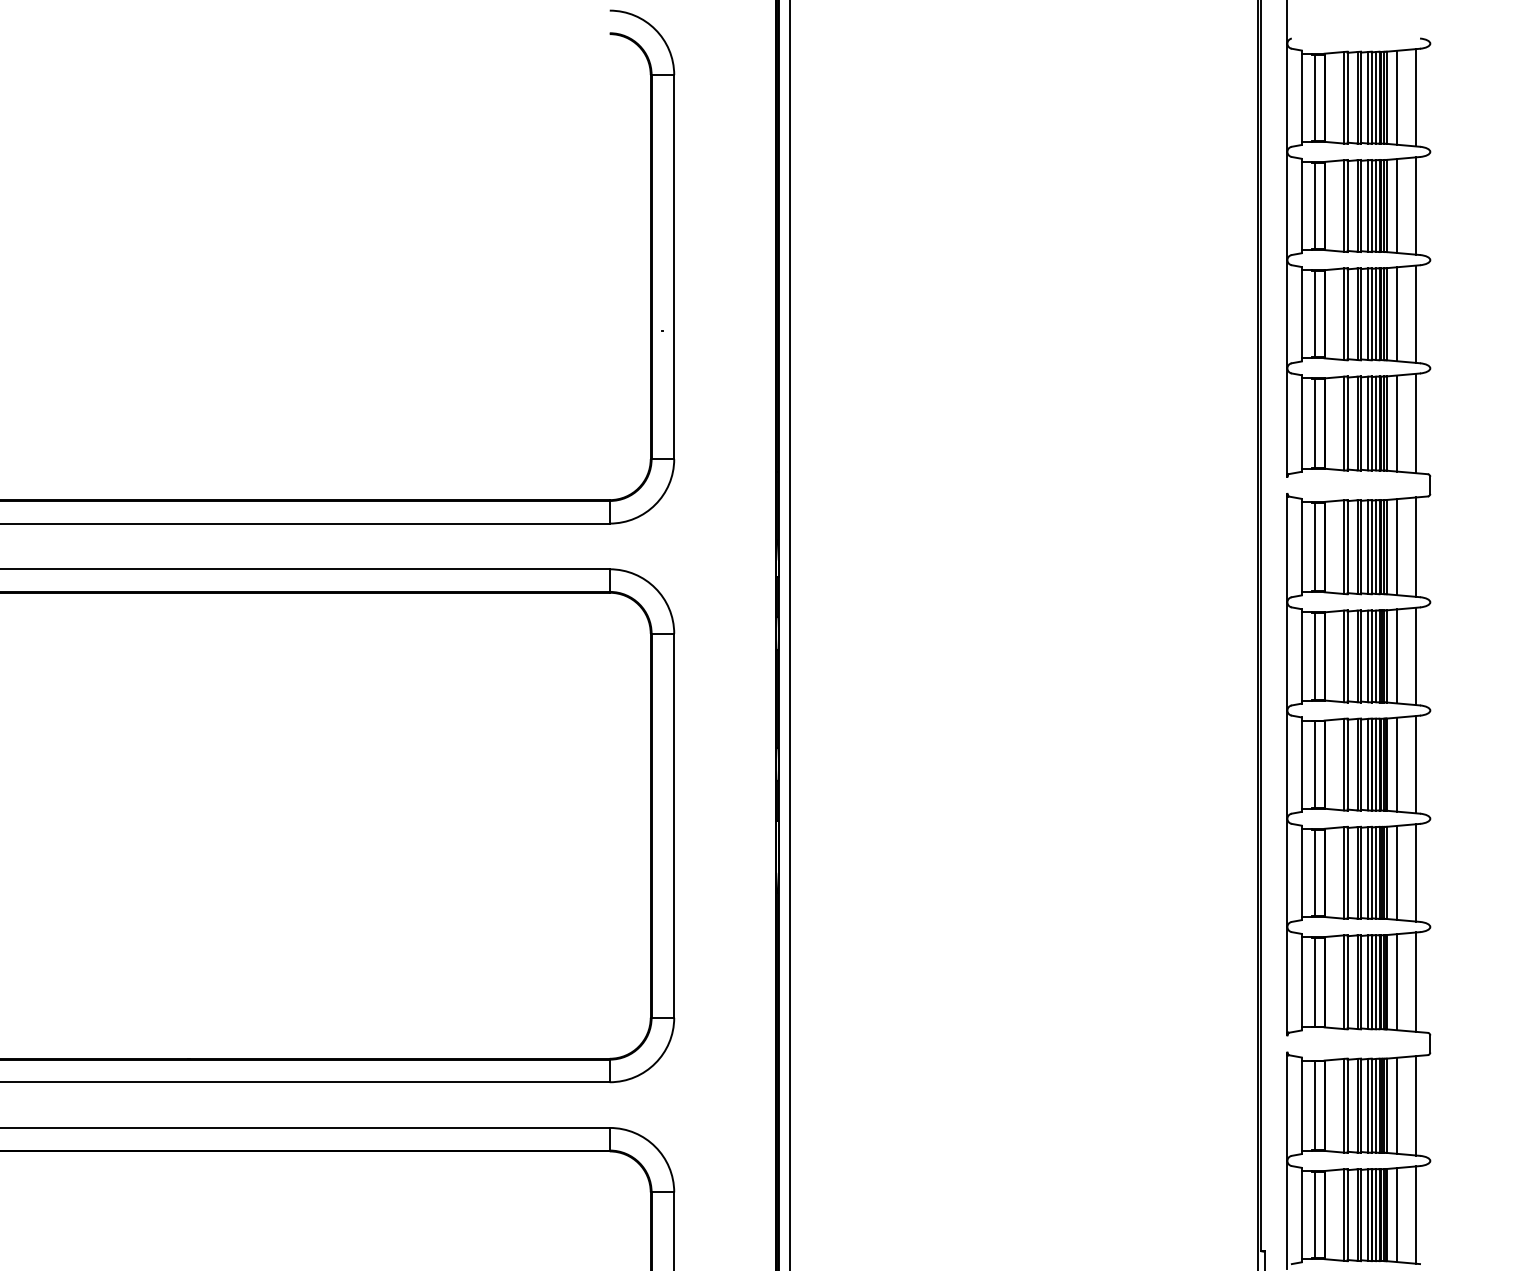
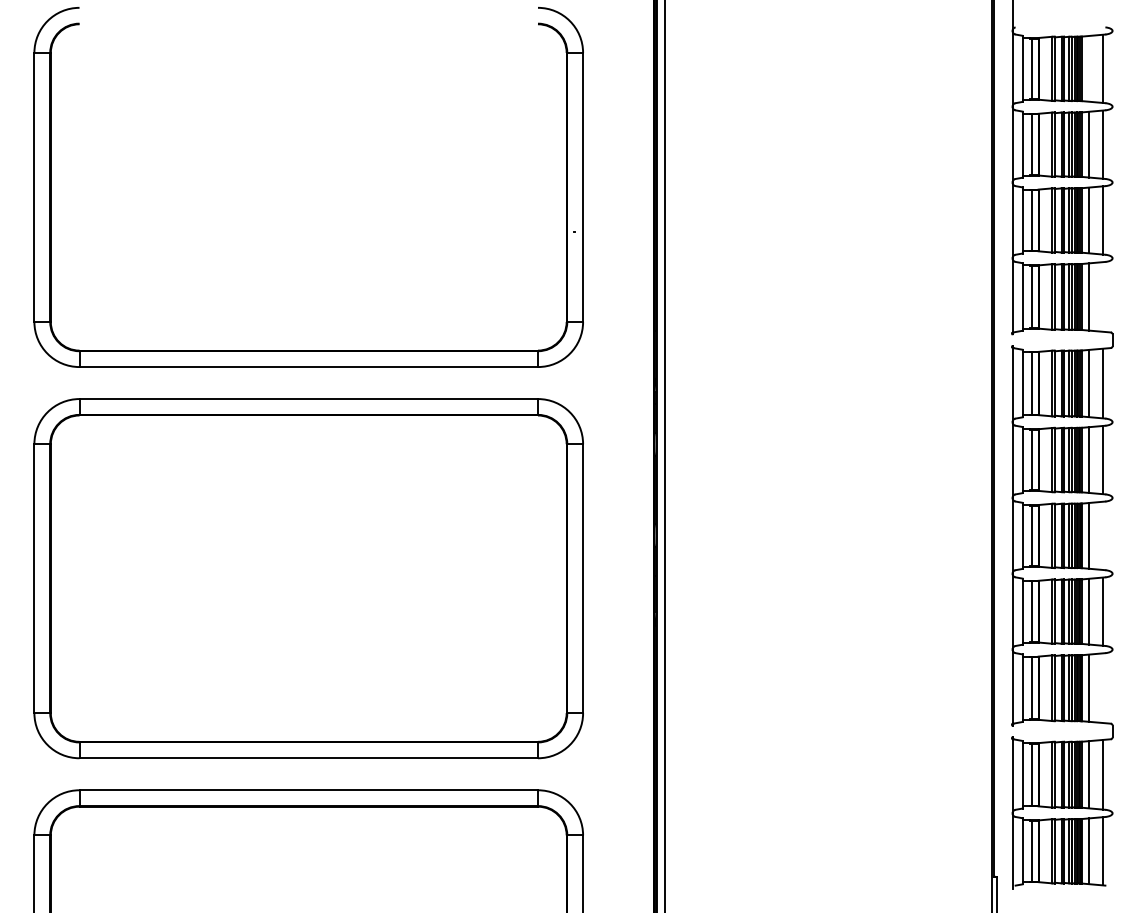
line: (1395, 97) -> (1088, 68), removed
line: (1415, 422) -> (1102, 296), removed
line: (1415, 764) -> (1102, 535), removed
line: (1415, 981) -> (1102, 687), removed

